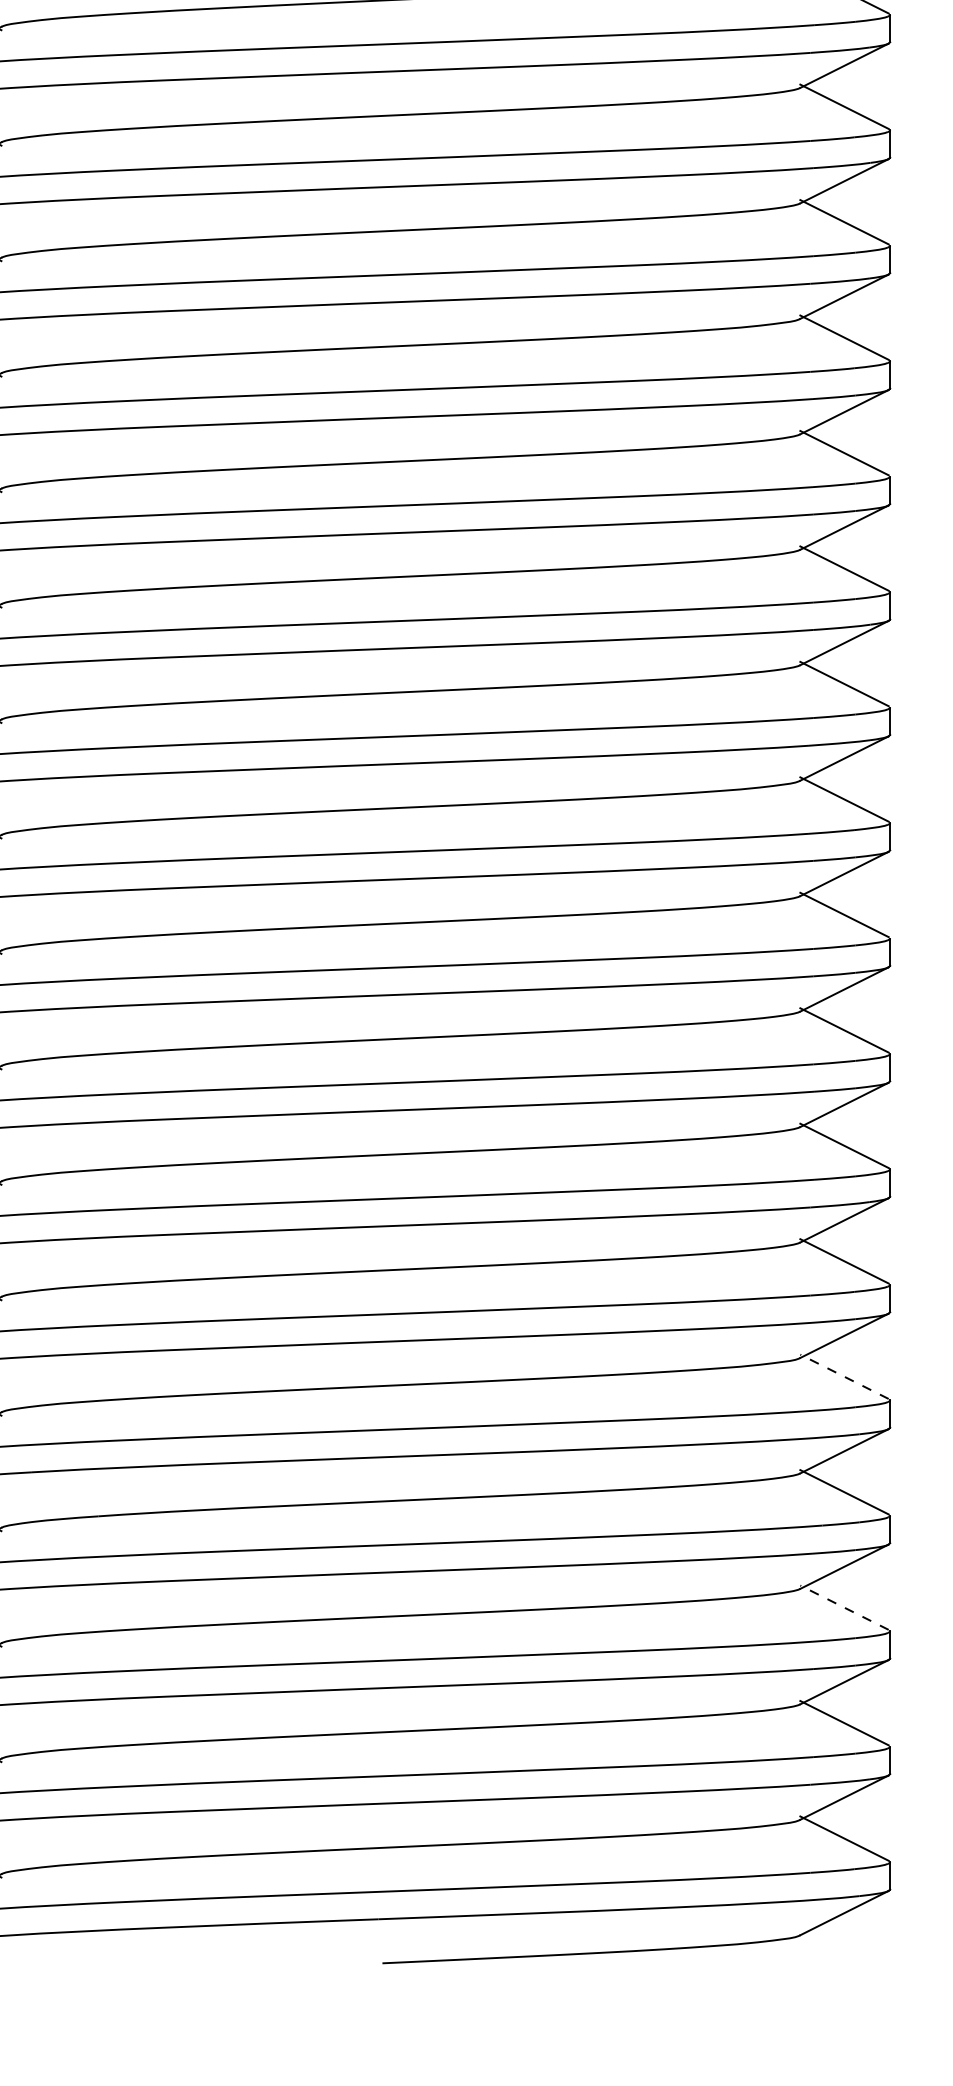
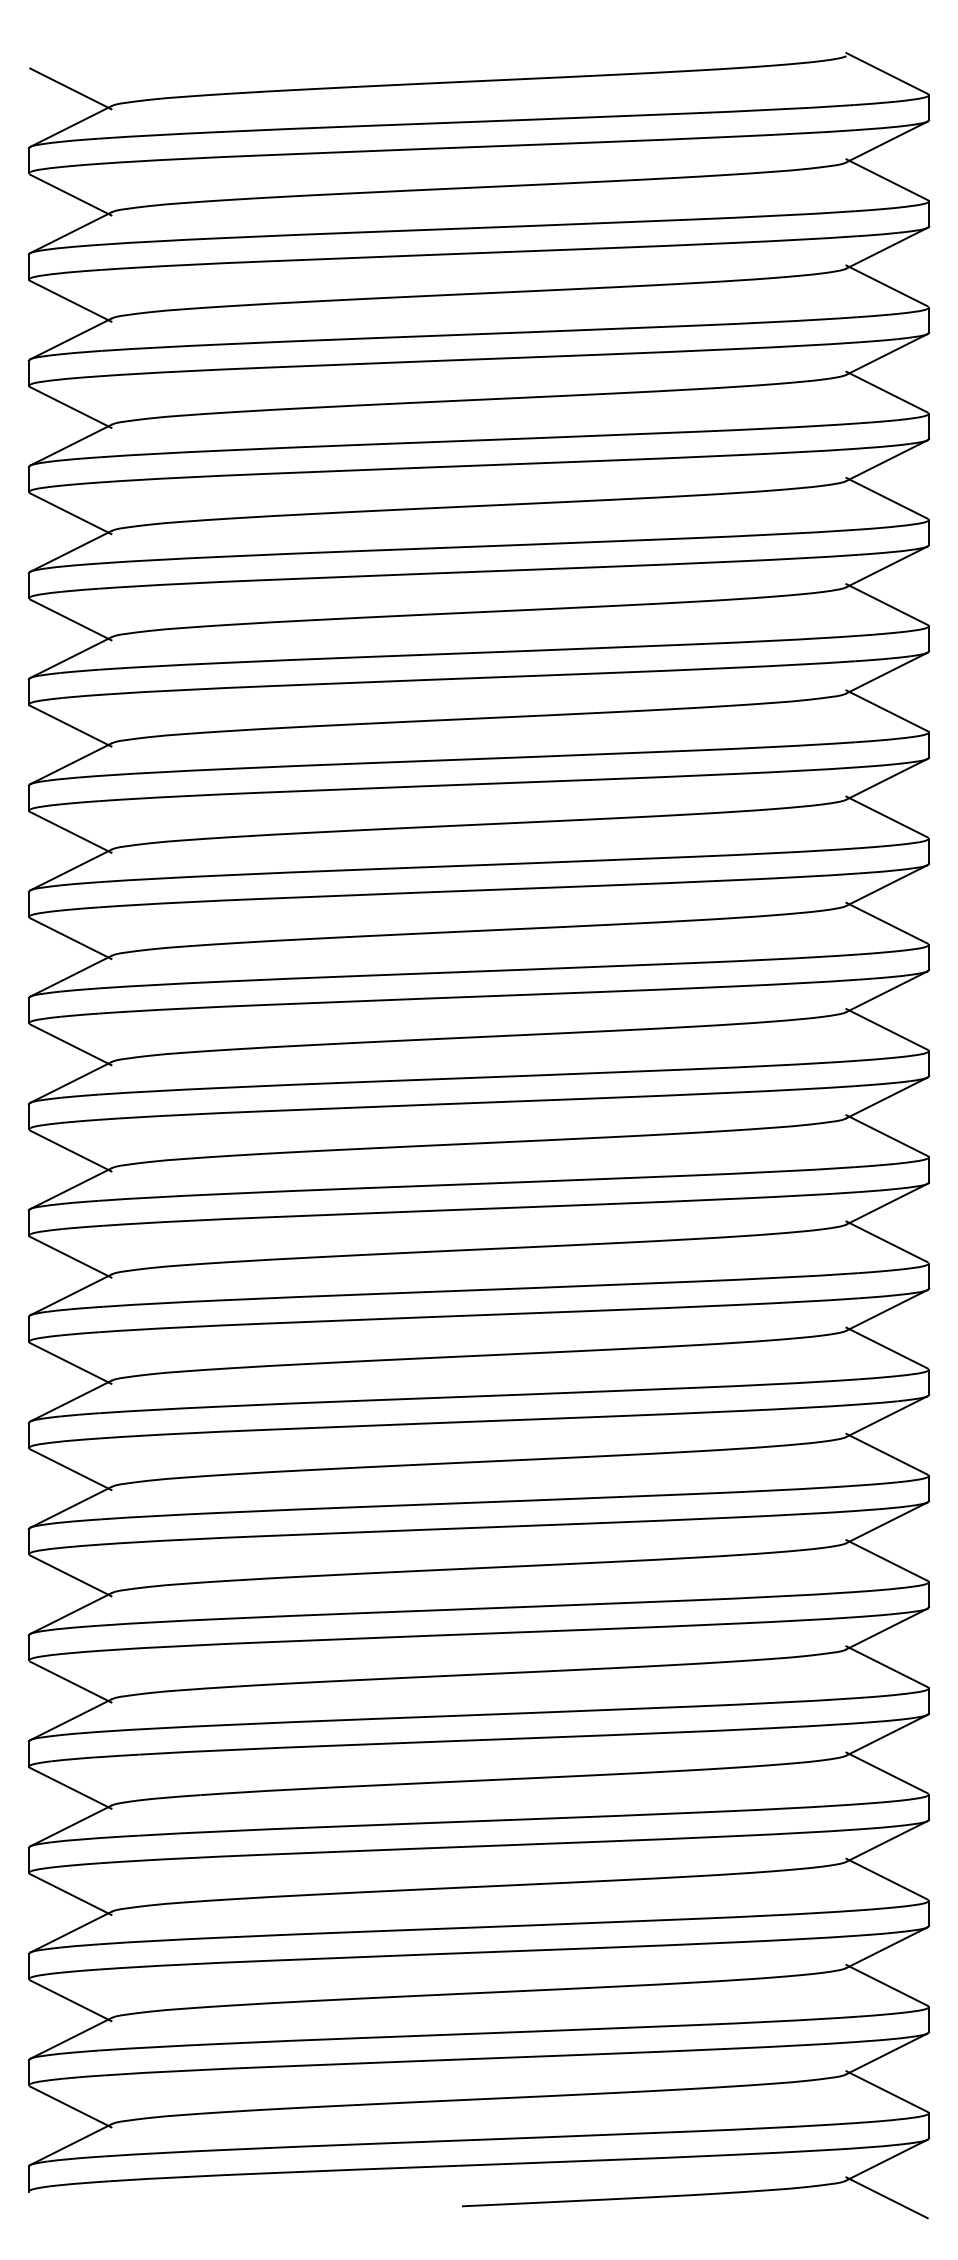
line: (843, 1376) -> (886, 1666), dashed -> solid
line: (843, 1606) -> (886, 1878), dashed -> solid
line: (843, 1953) -> (886, 2197), added

